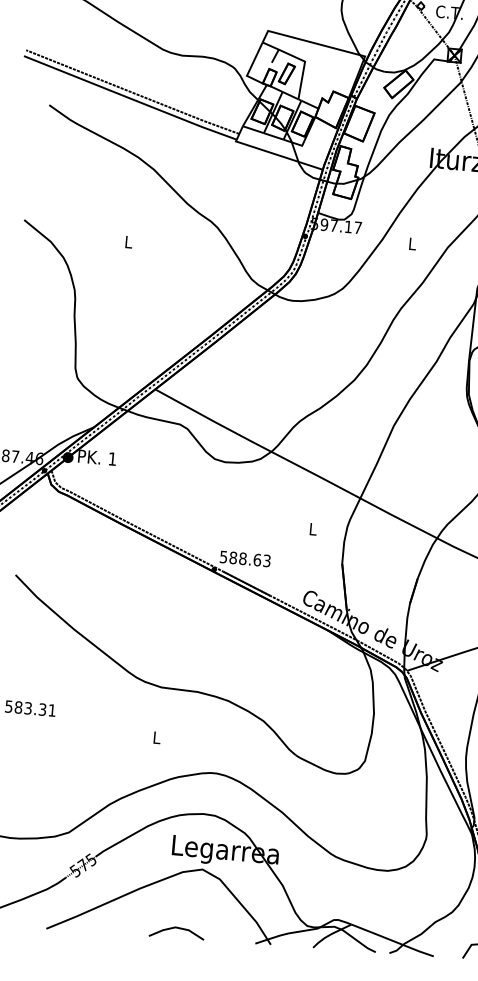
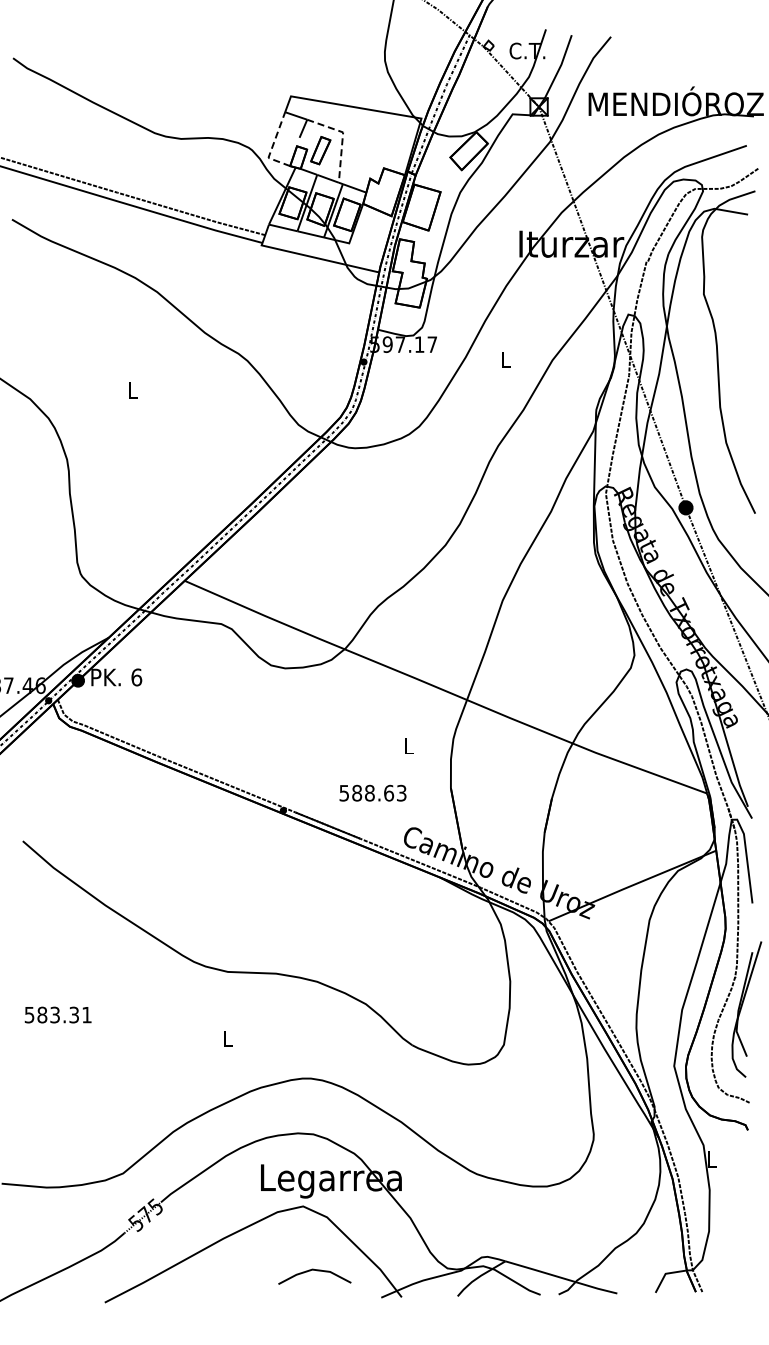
line: (304, 66) -> (342, 138), solid -> dashed
line: (250, 67) -> (272, 146), solid -> dashed
text: (112, 459) -> (136, 677), 1 -> 6
text: (245, 558) -> (372, 792), moved
line: (179, 929) -> (317, 1271), moved

